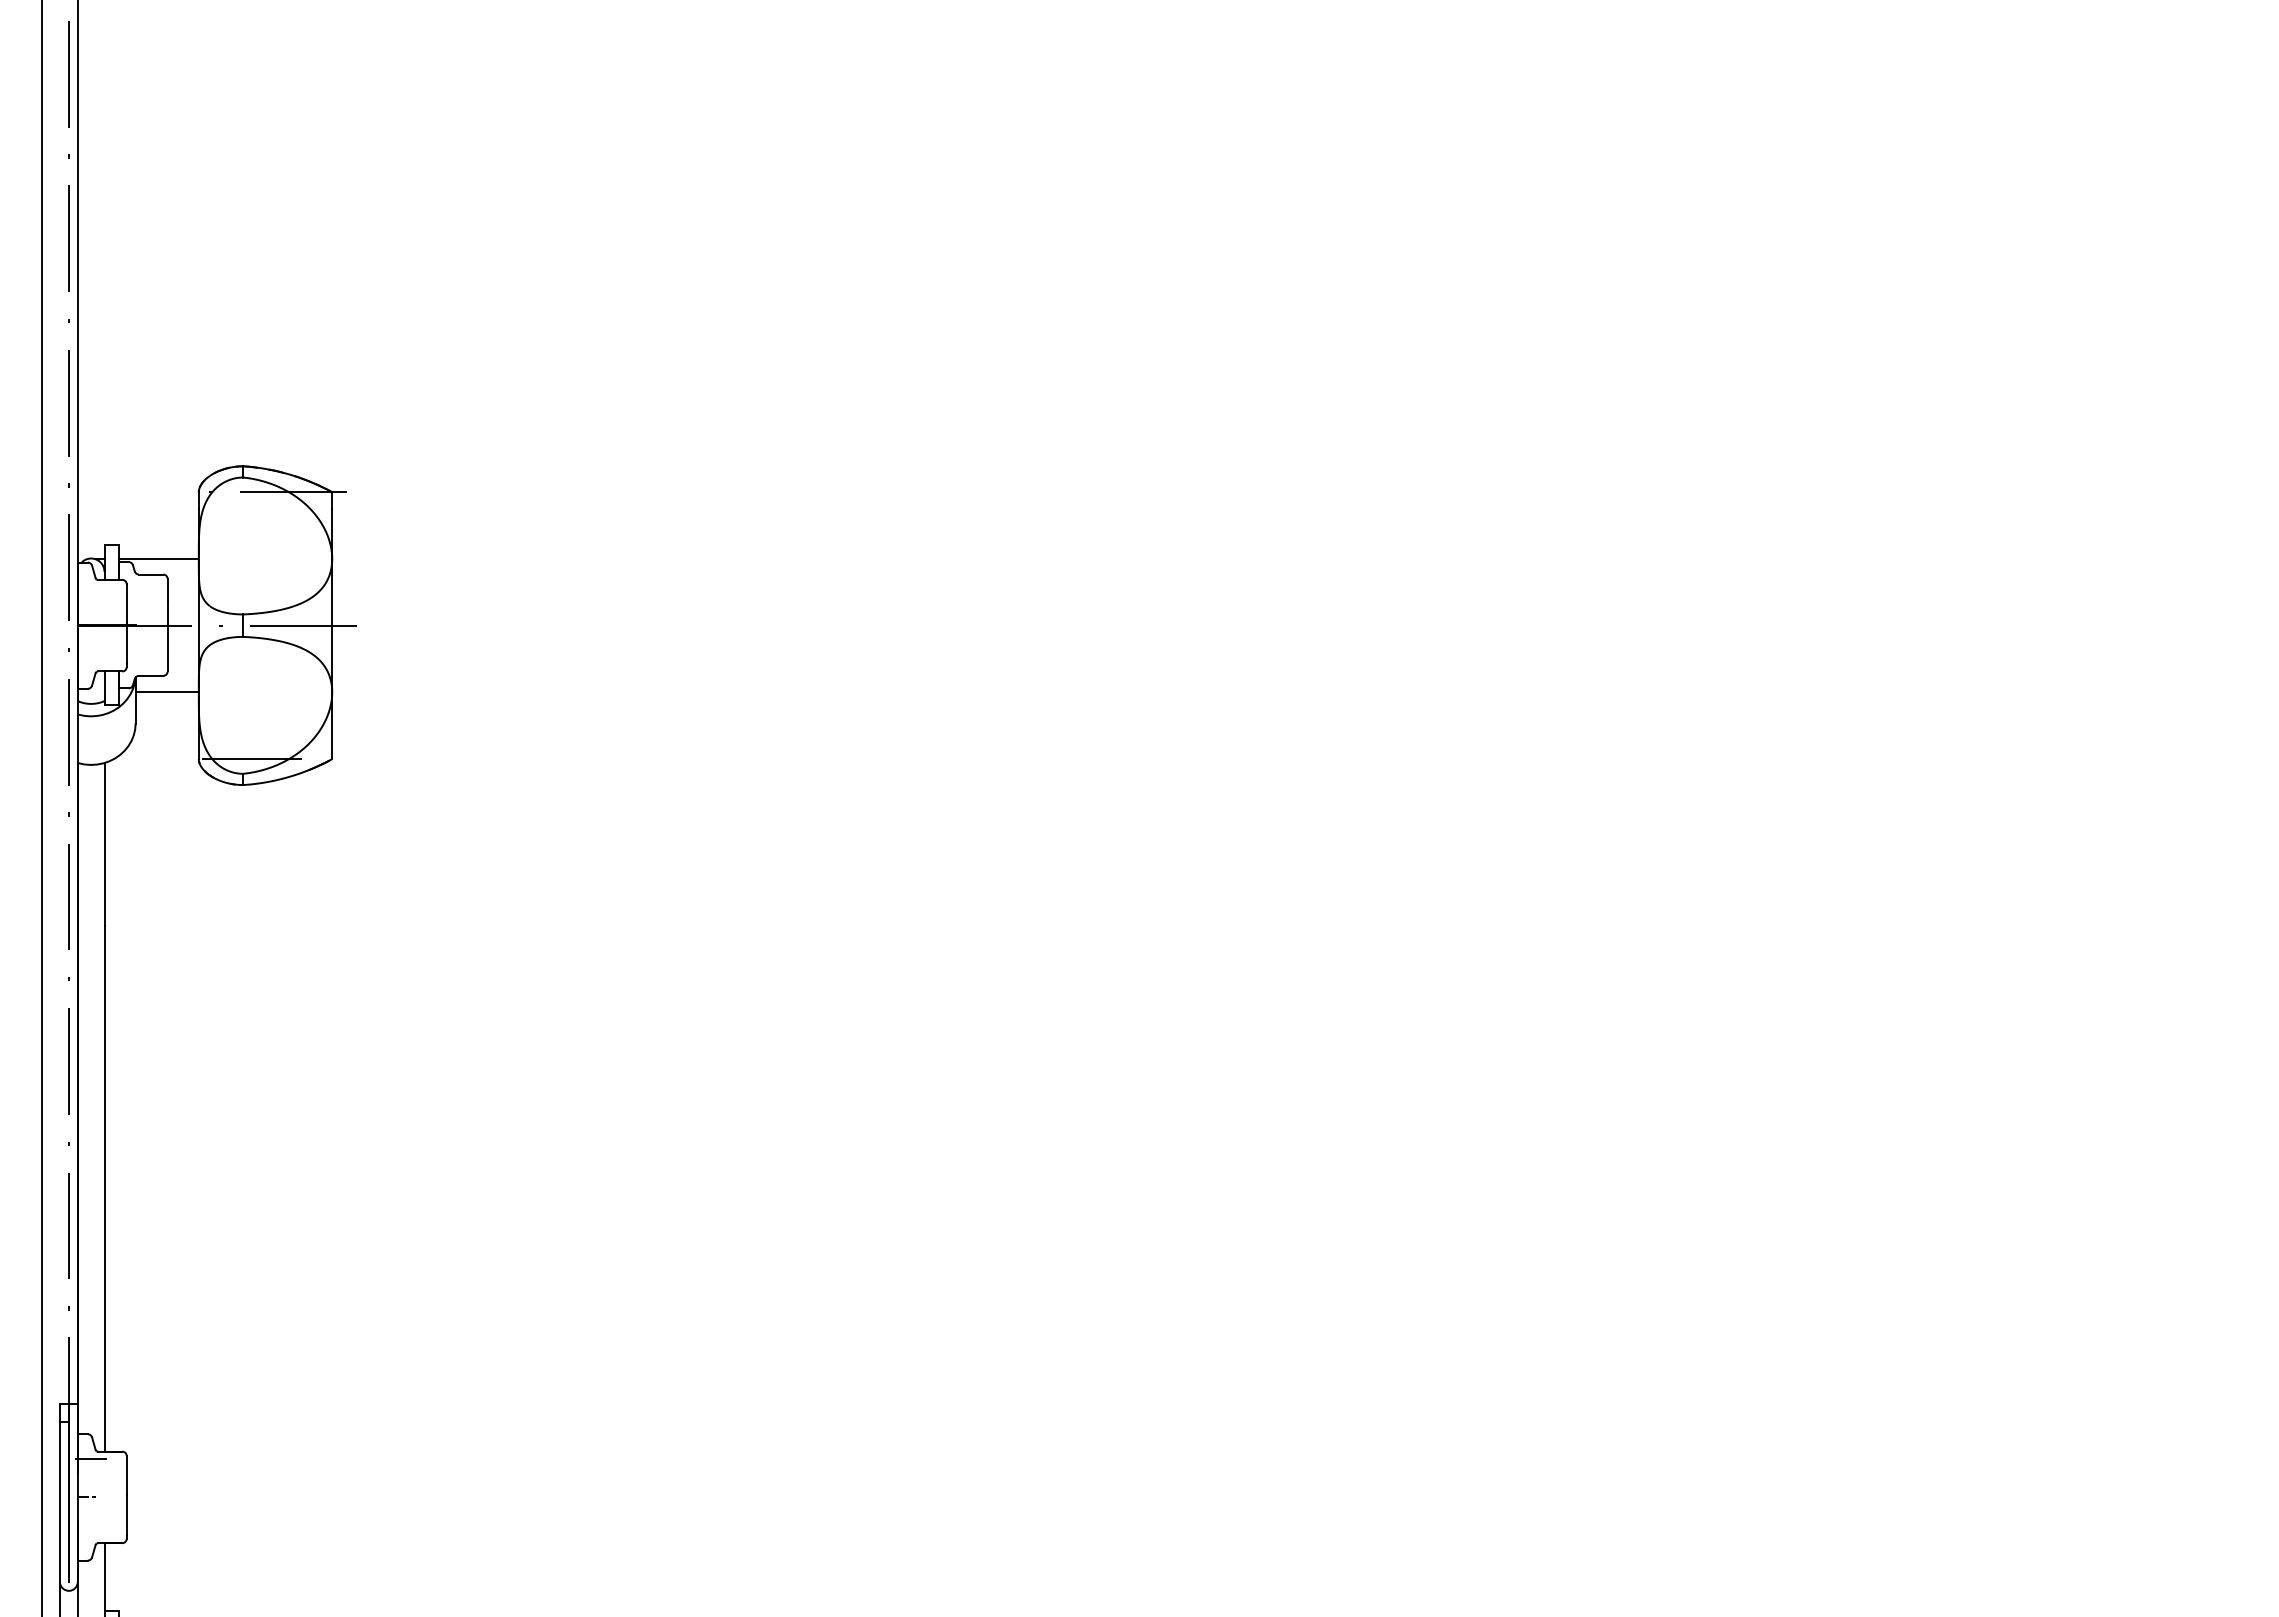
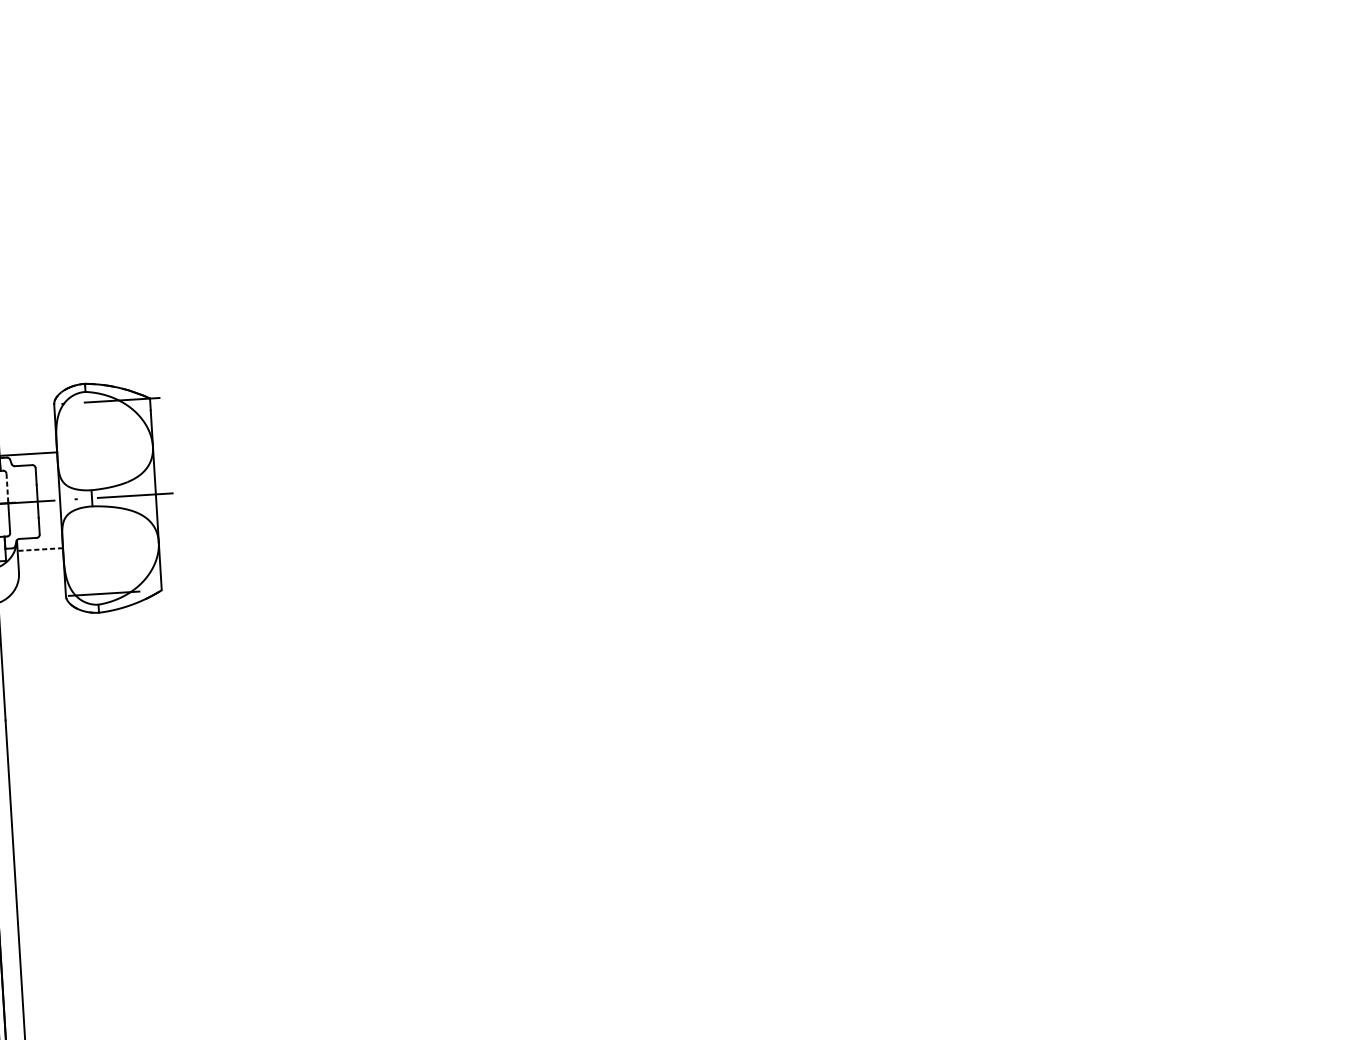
line: (126, 604) -> (7, 488), solid -> dashed
line: (167, 692) -> (40, 549), solid -> dashed

